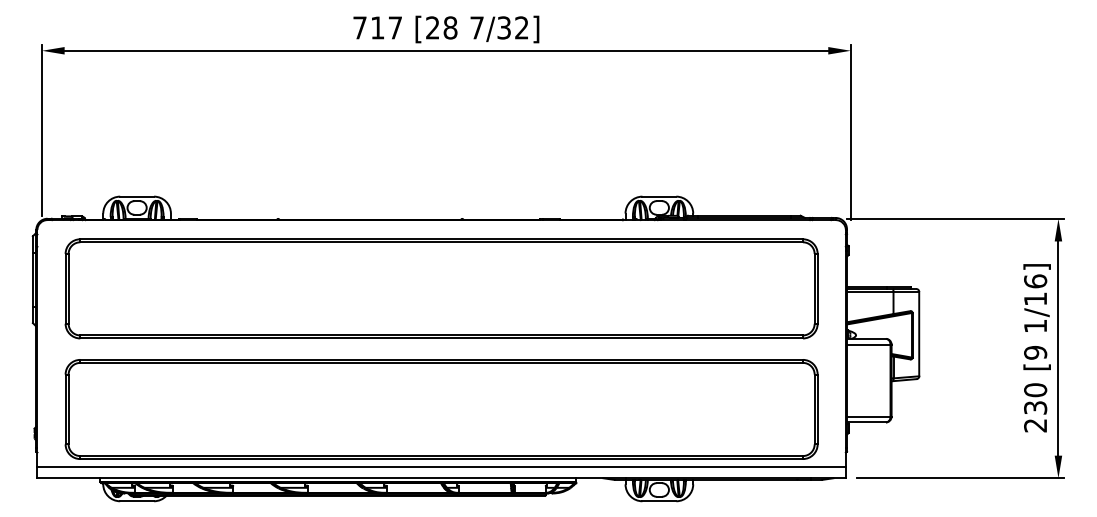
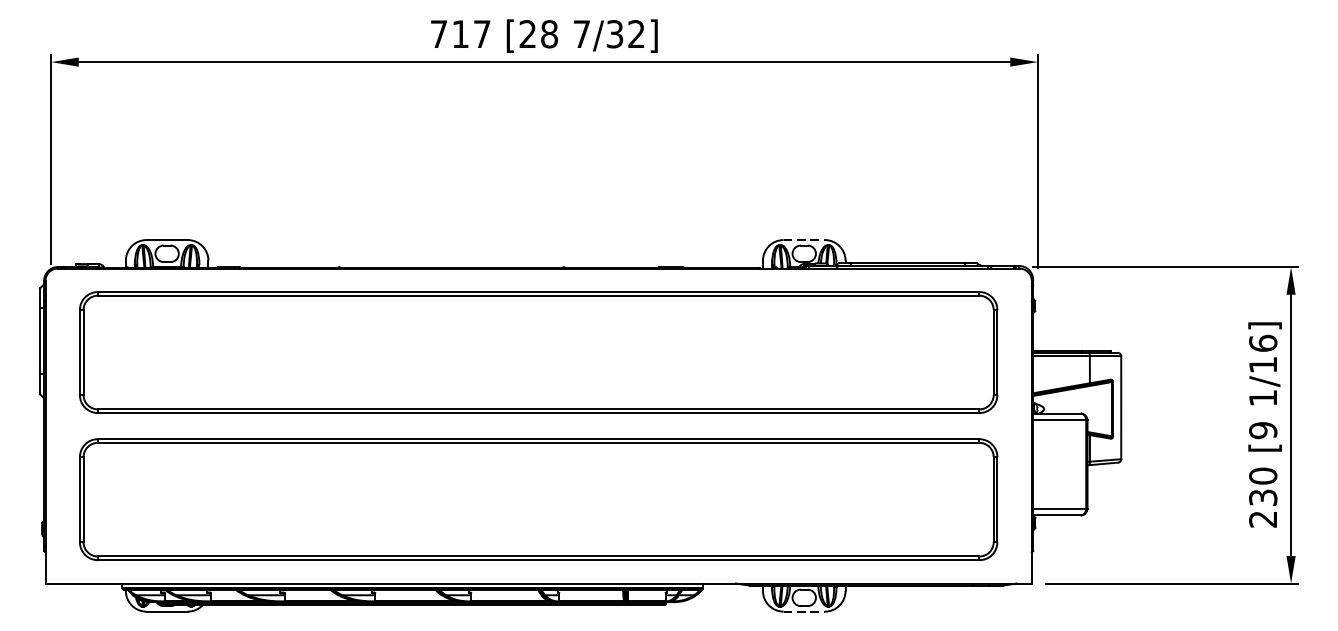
line: (659, 196) -> (804, 239), solid -> dashed
line: (441, 466) -> (538, 569), removed
line: (659, 501) -> (804, 611), solid -> dashed

